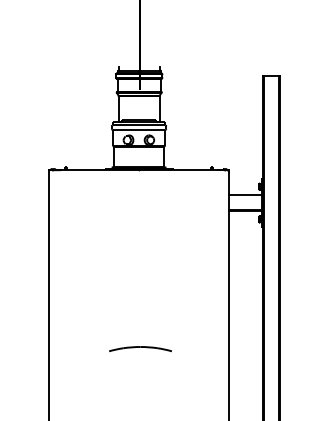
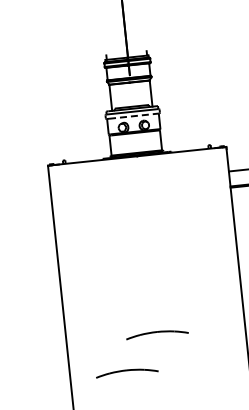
line: (140, 129) -> (134, 115), solid -> dashed
part: (106, 384) -> (127, 372), added

